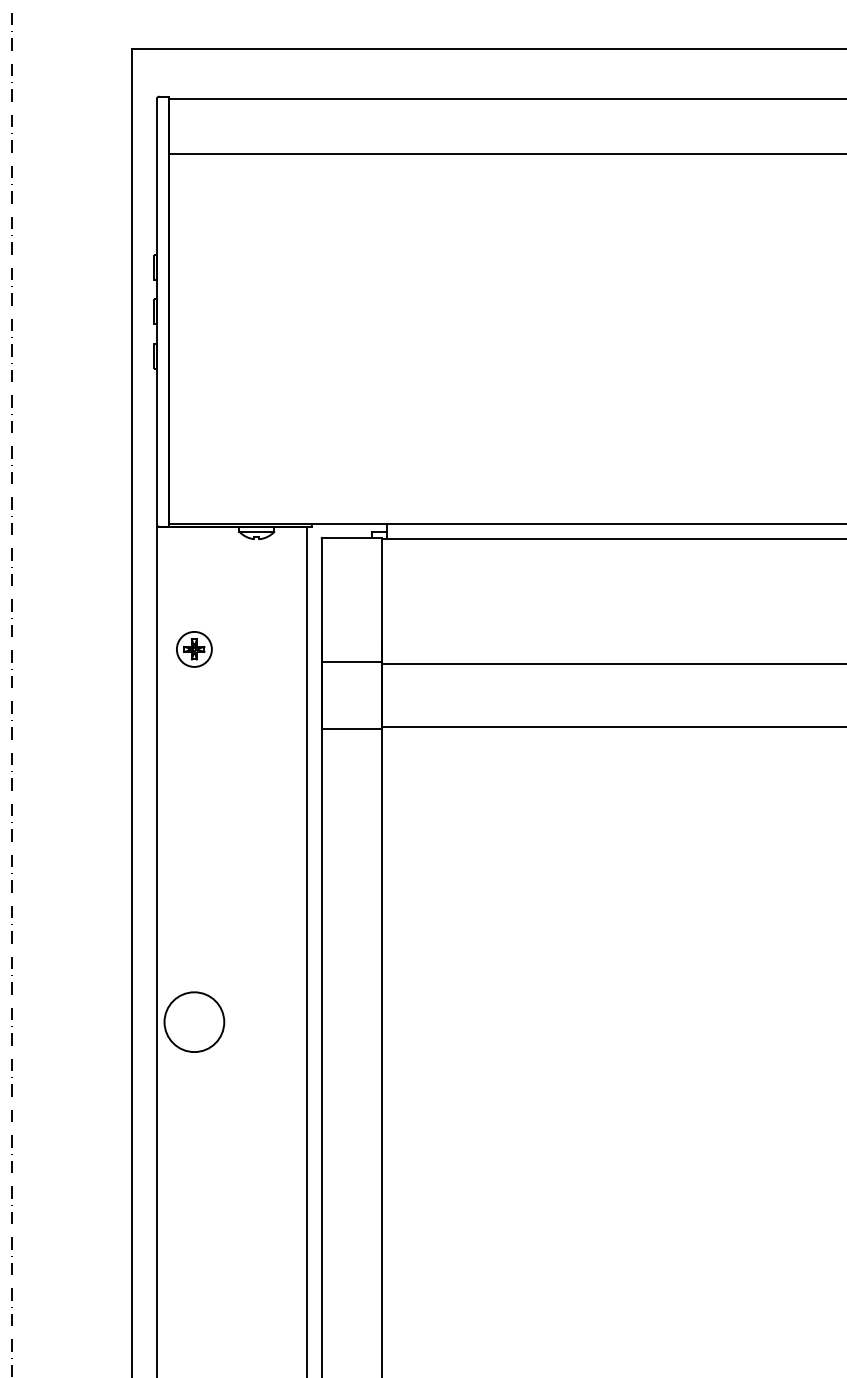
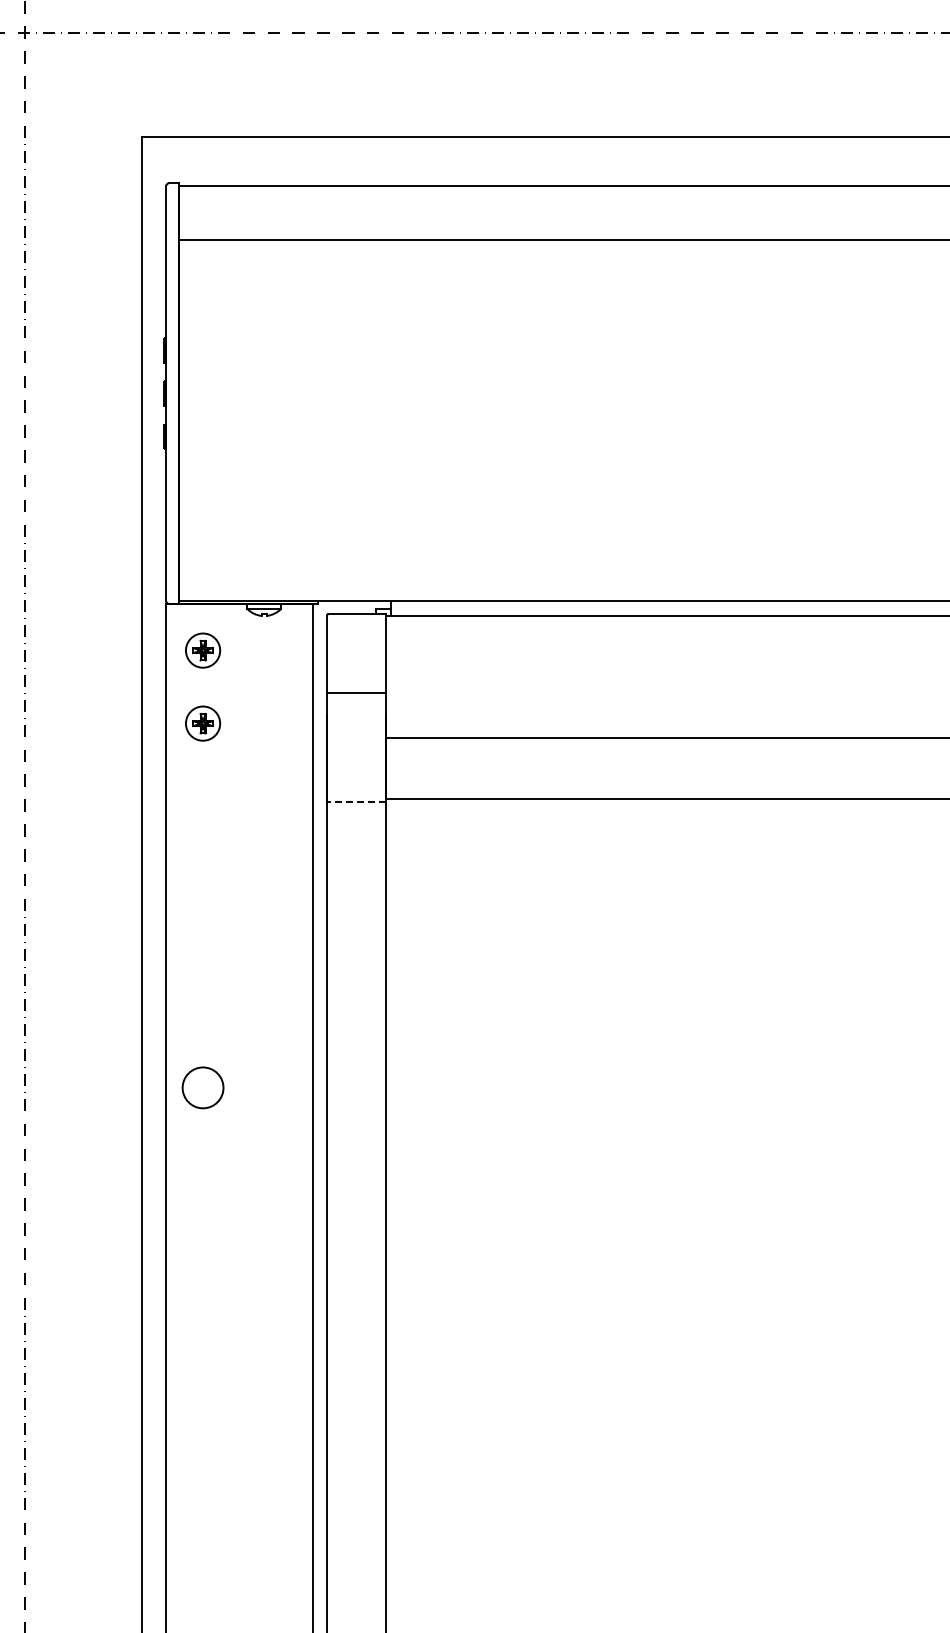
part: (194, 574) -> (203, 650), added
line: (351, 661) -> (356, 692), moved
line: (351, 729) -> (356, 801), solid -> dashed
circle: (193, 1021) -> (202, 1087), size x0.7

